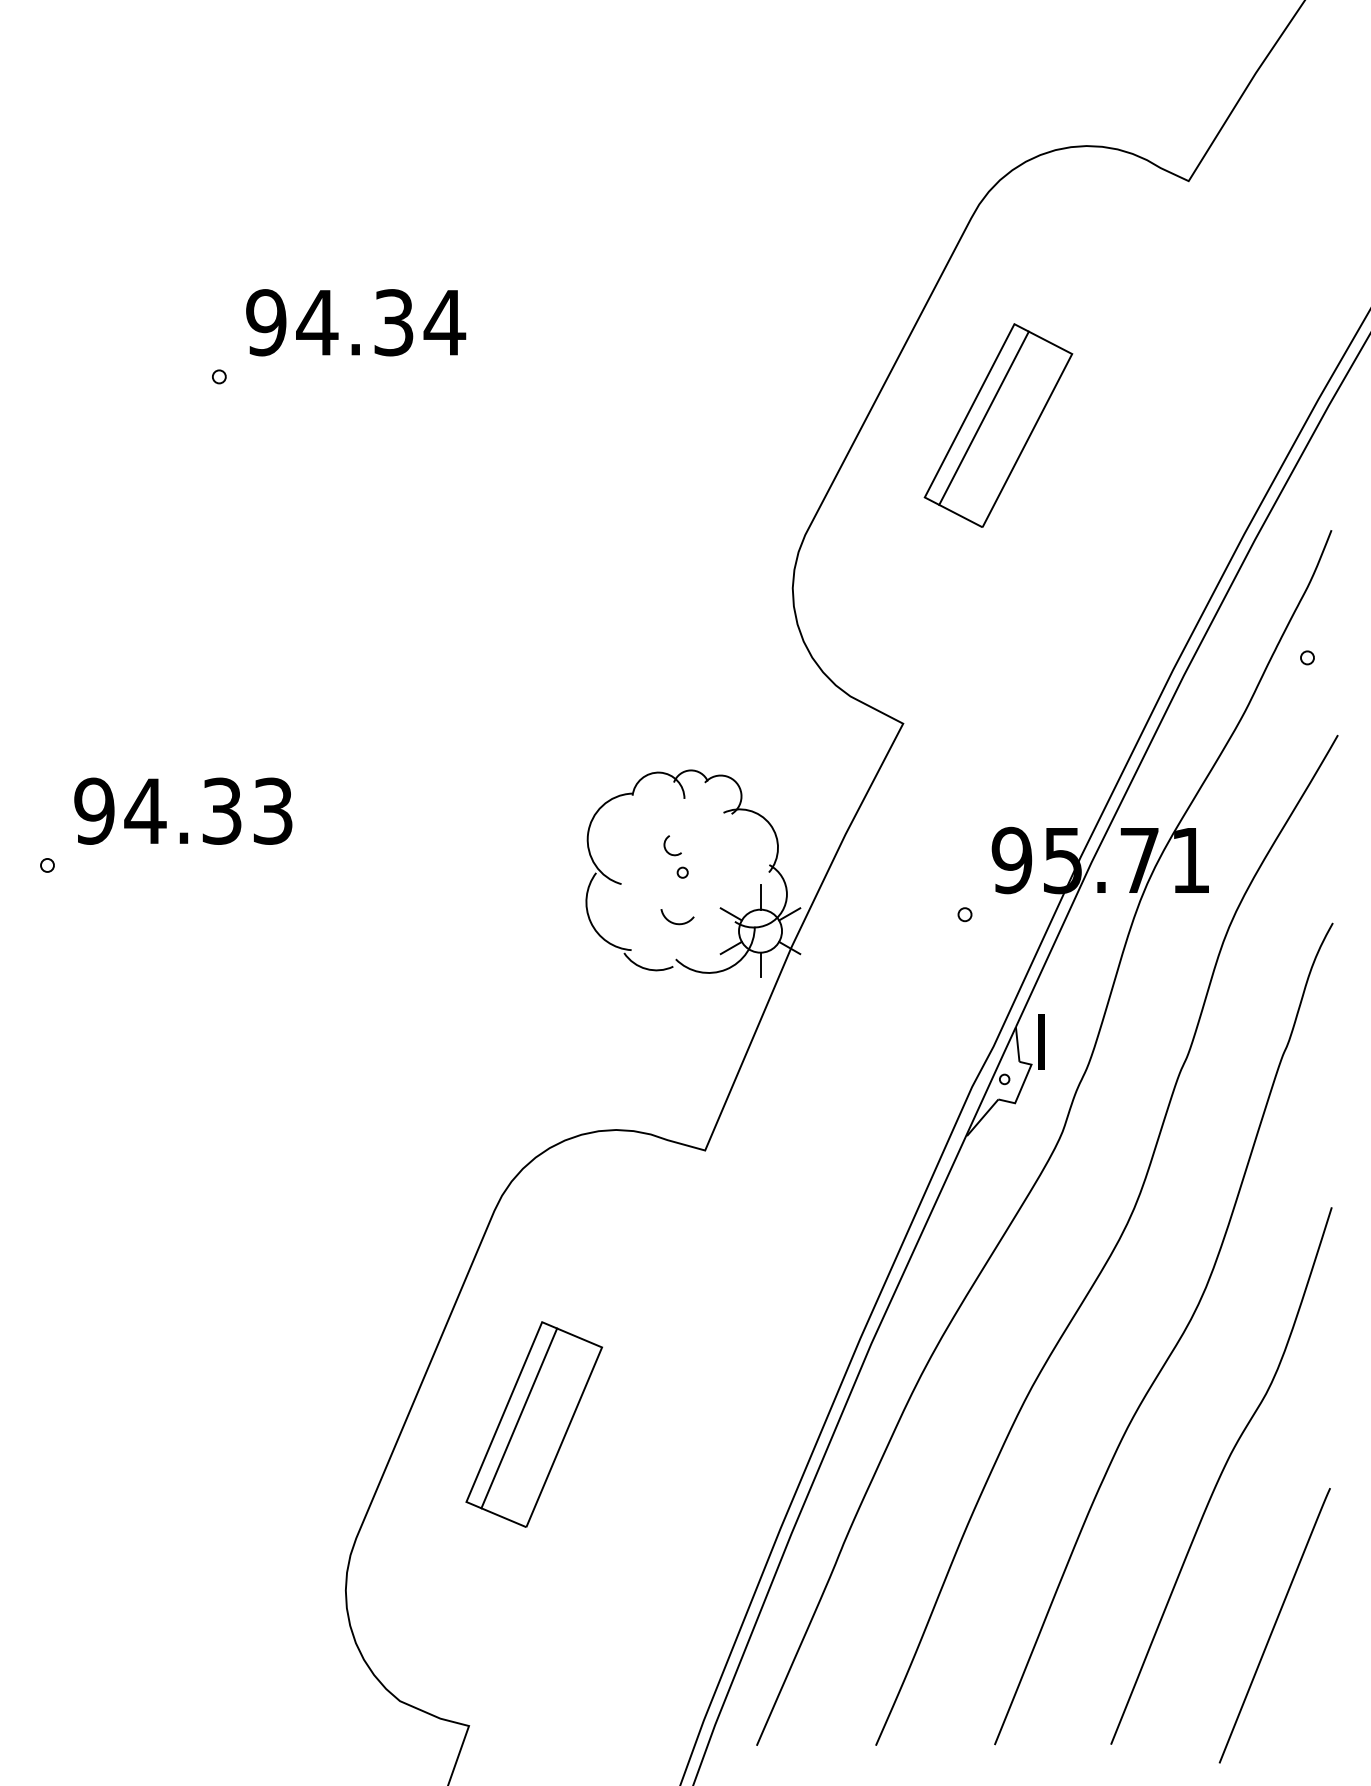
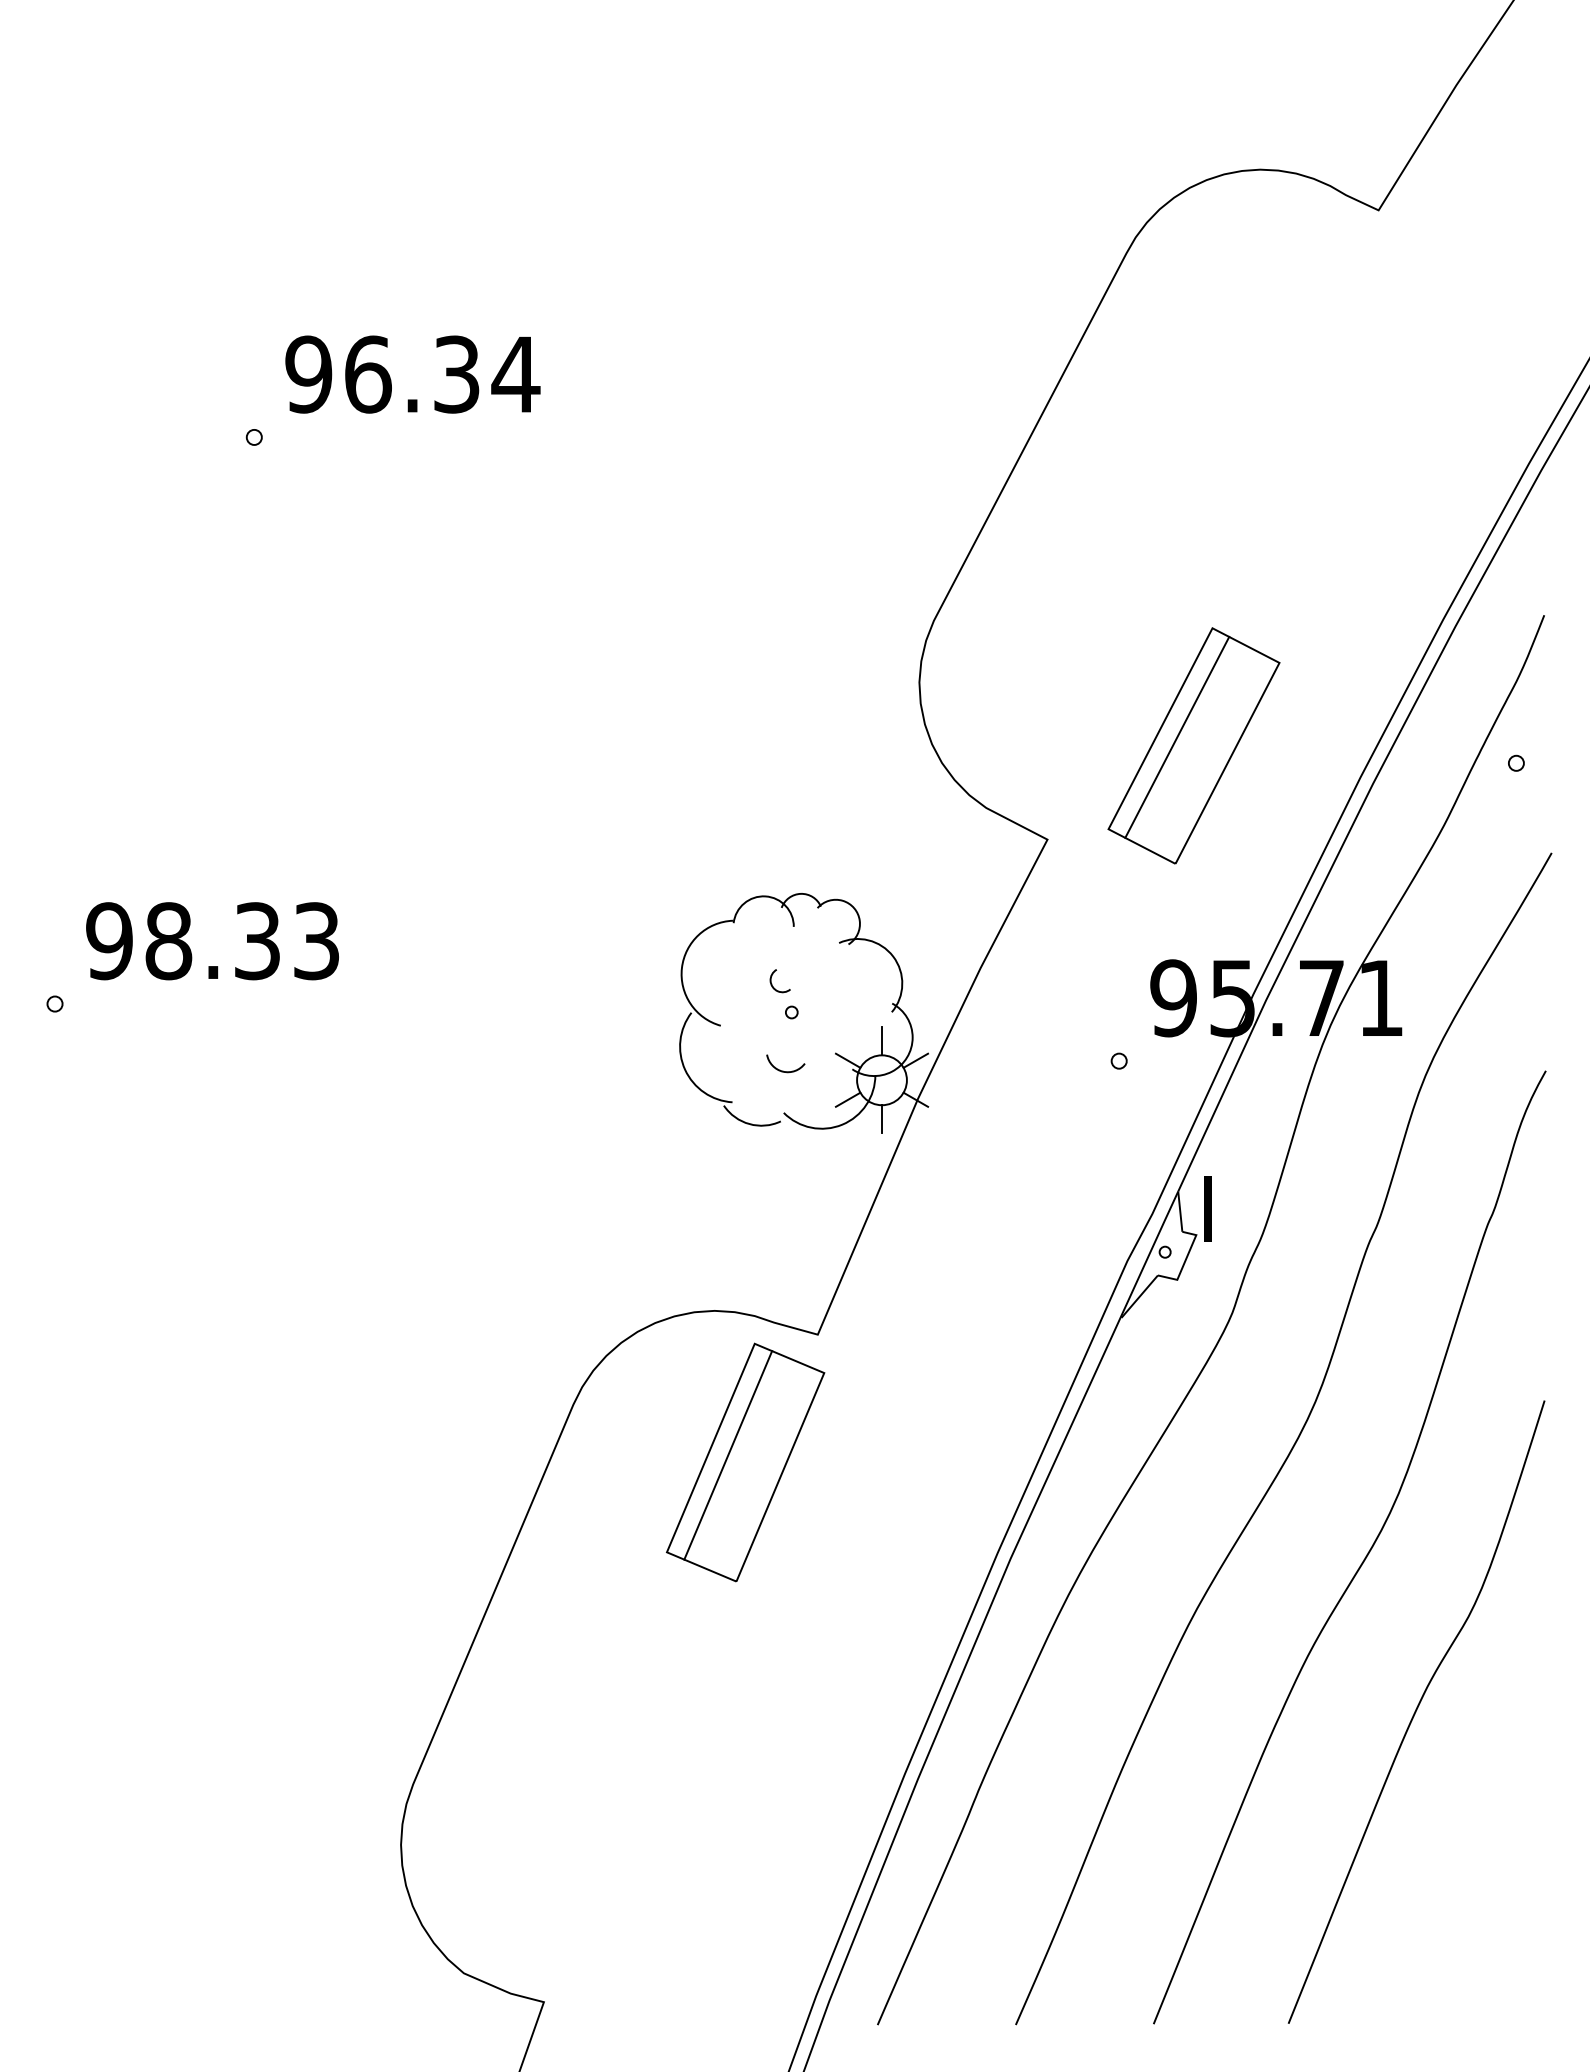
text: (316, 322) -> (367, 374), 94.34 -> 96.34
part: (998, 425) -> (1193, 745), moved
text: (145, 811) -> (168, 941), 94.33 -> 98.33
part: (534, 1424) -> (745, 1462), moved
line: (1274, 1625) -> (1478, 1885), removed

